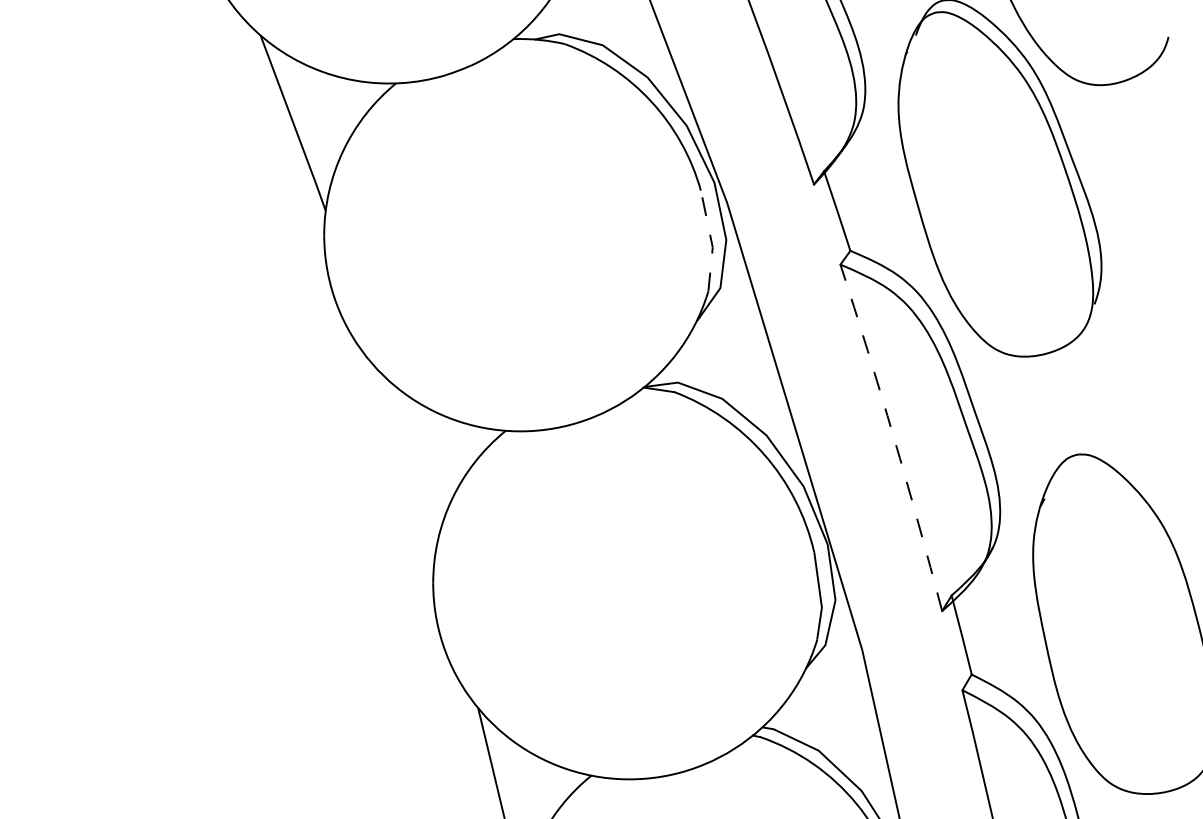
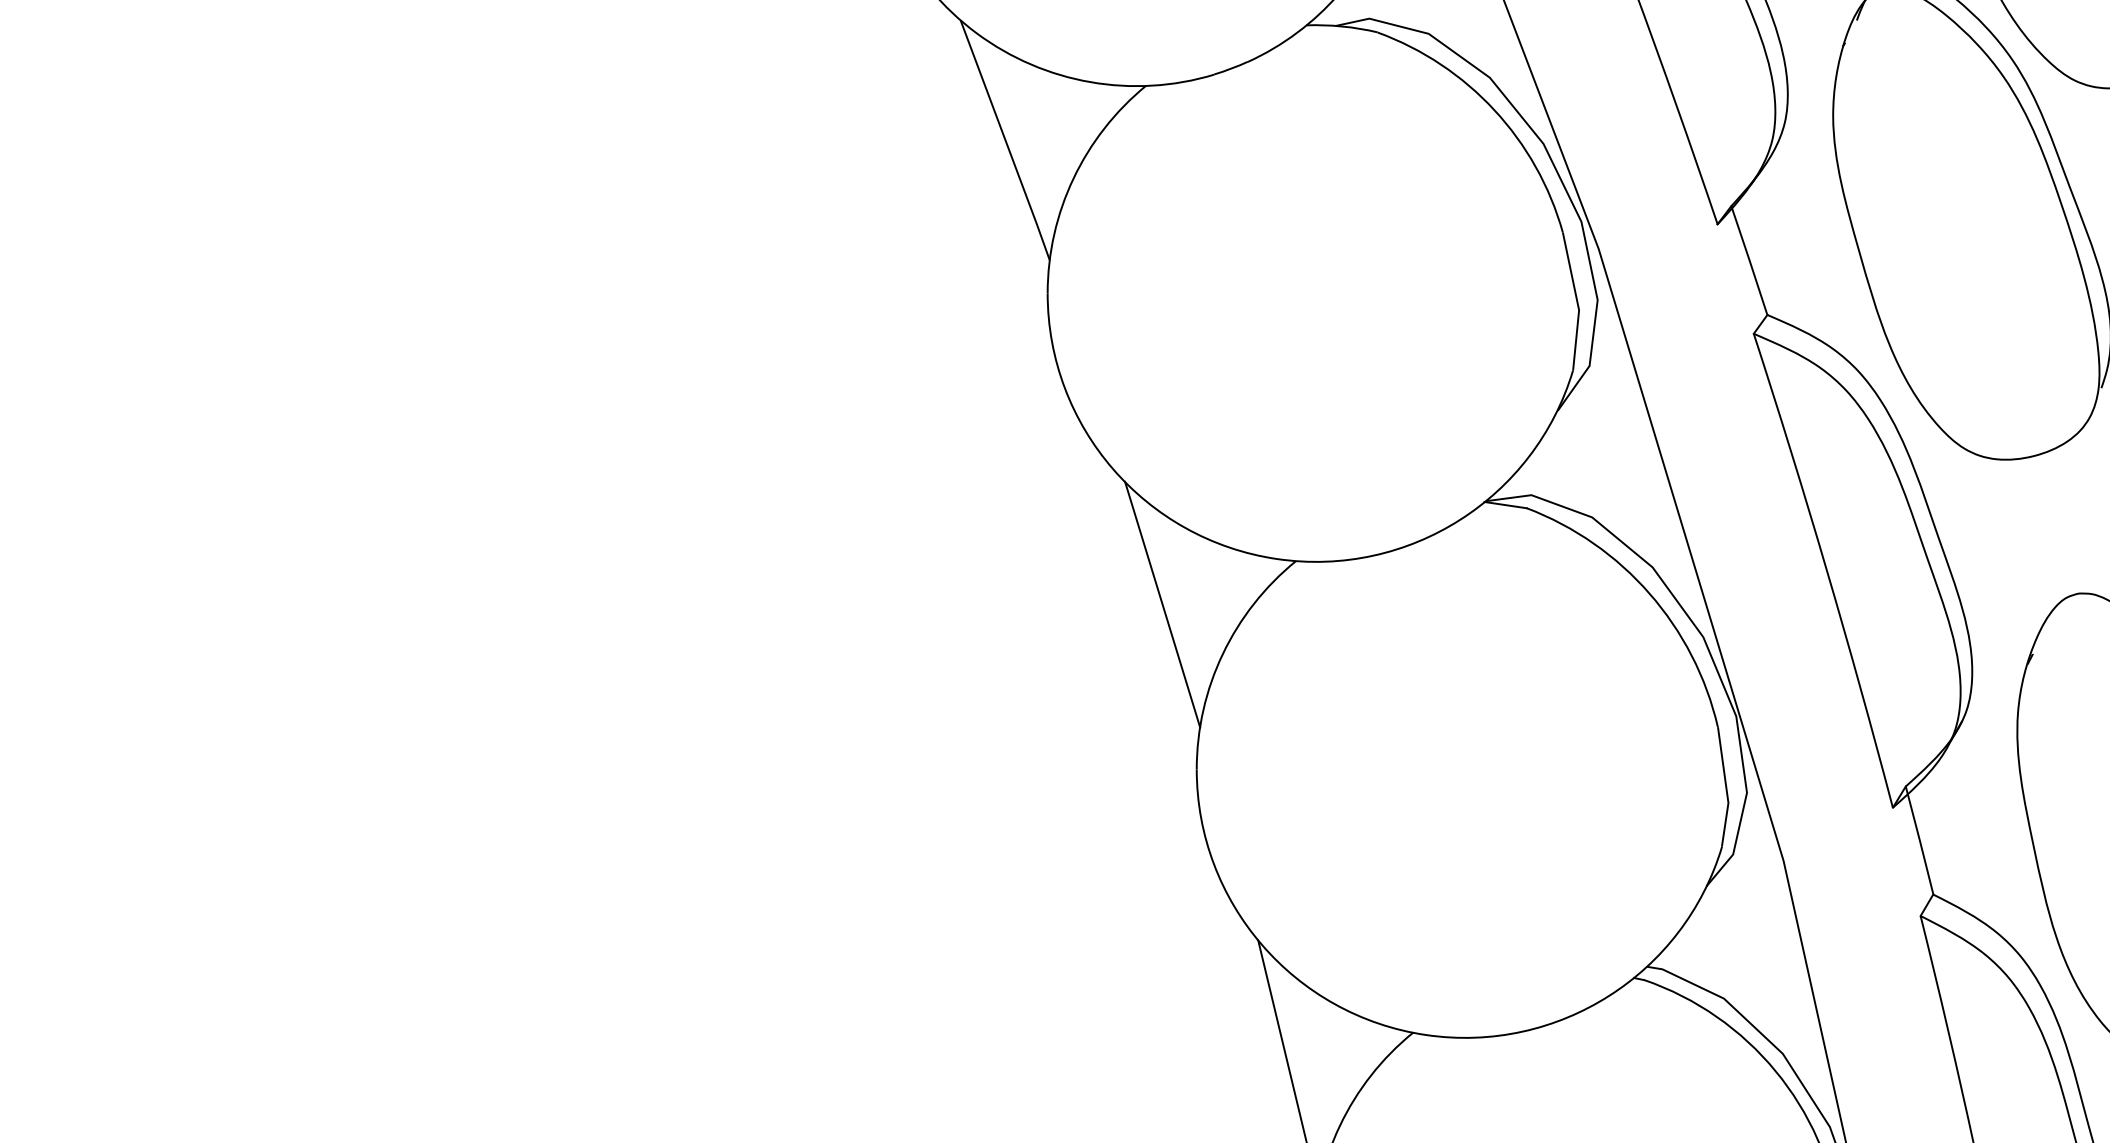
line: (711, 241) -> (1577, 301), dashed -> solid
arc: (893, 436) -> (1826, 569), dashed -> solid
line: (408, 462) -> (1162, 604), added

